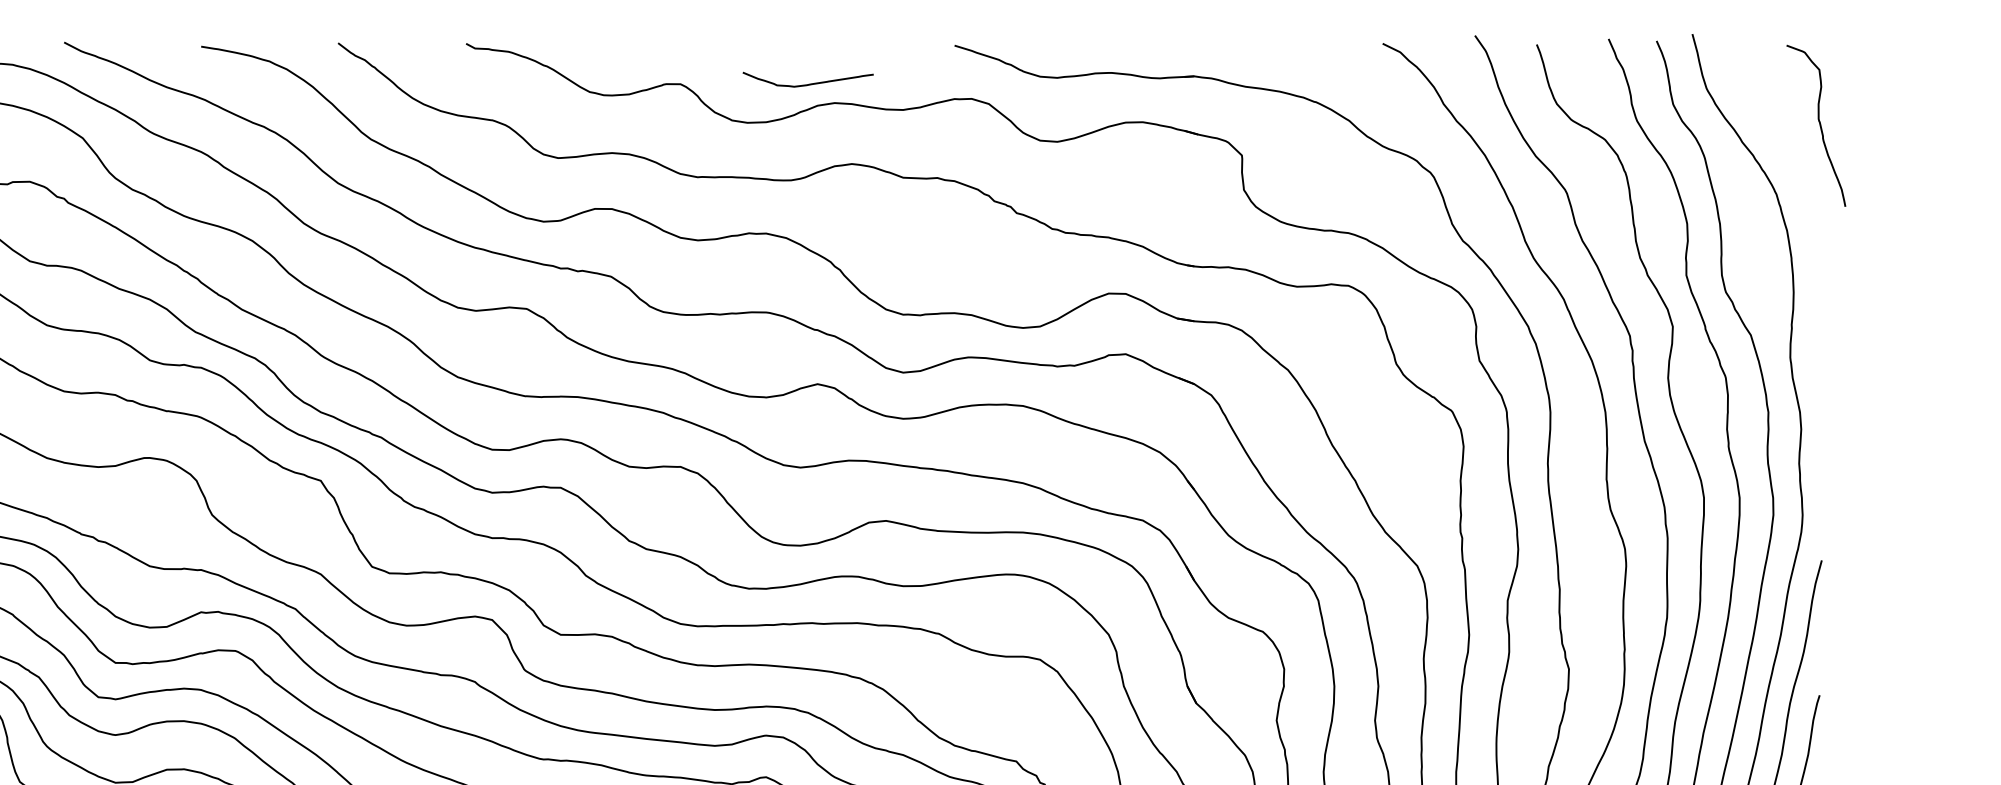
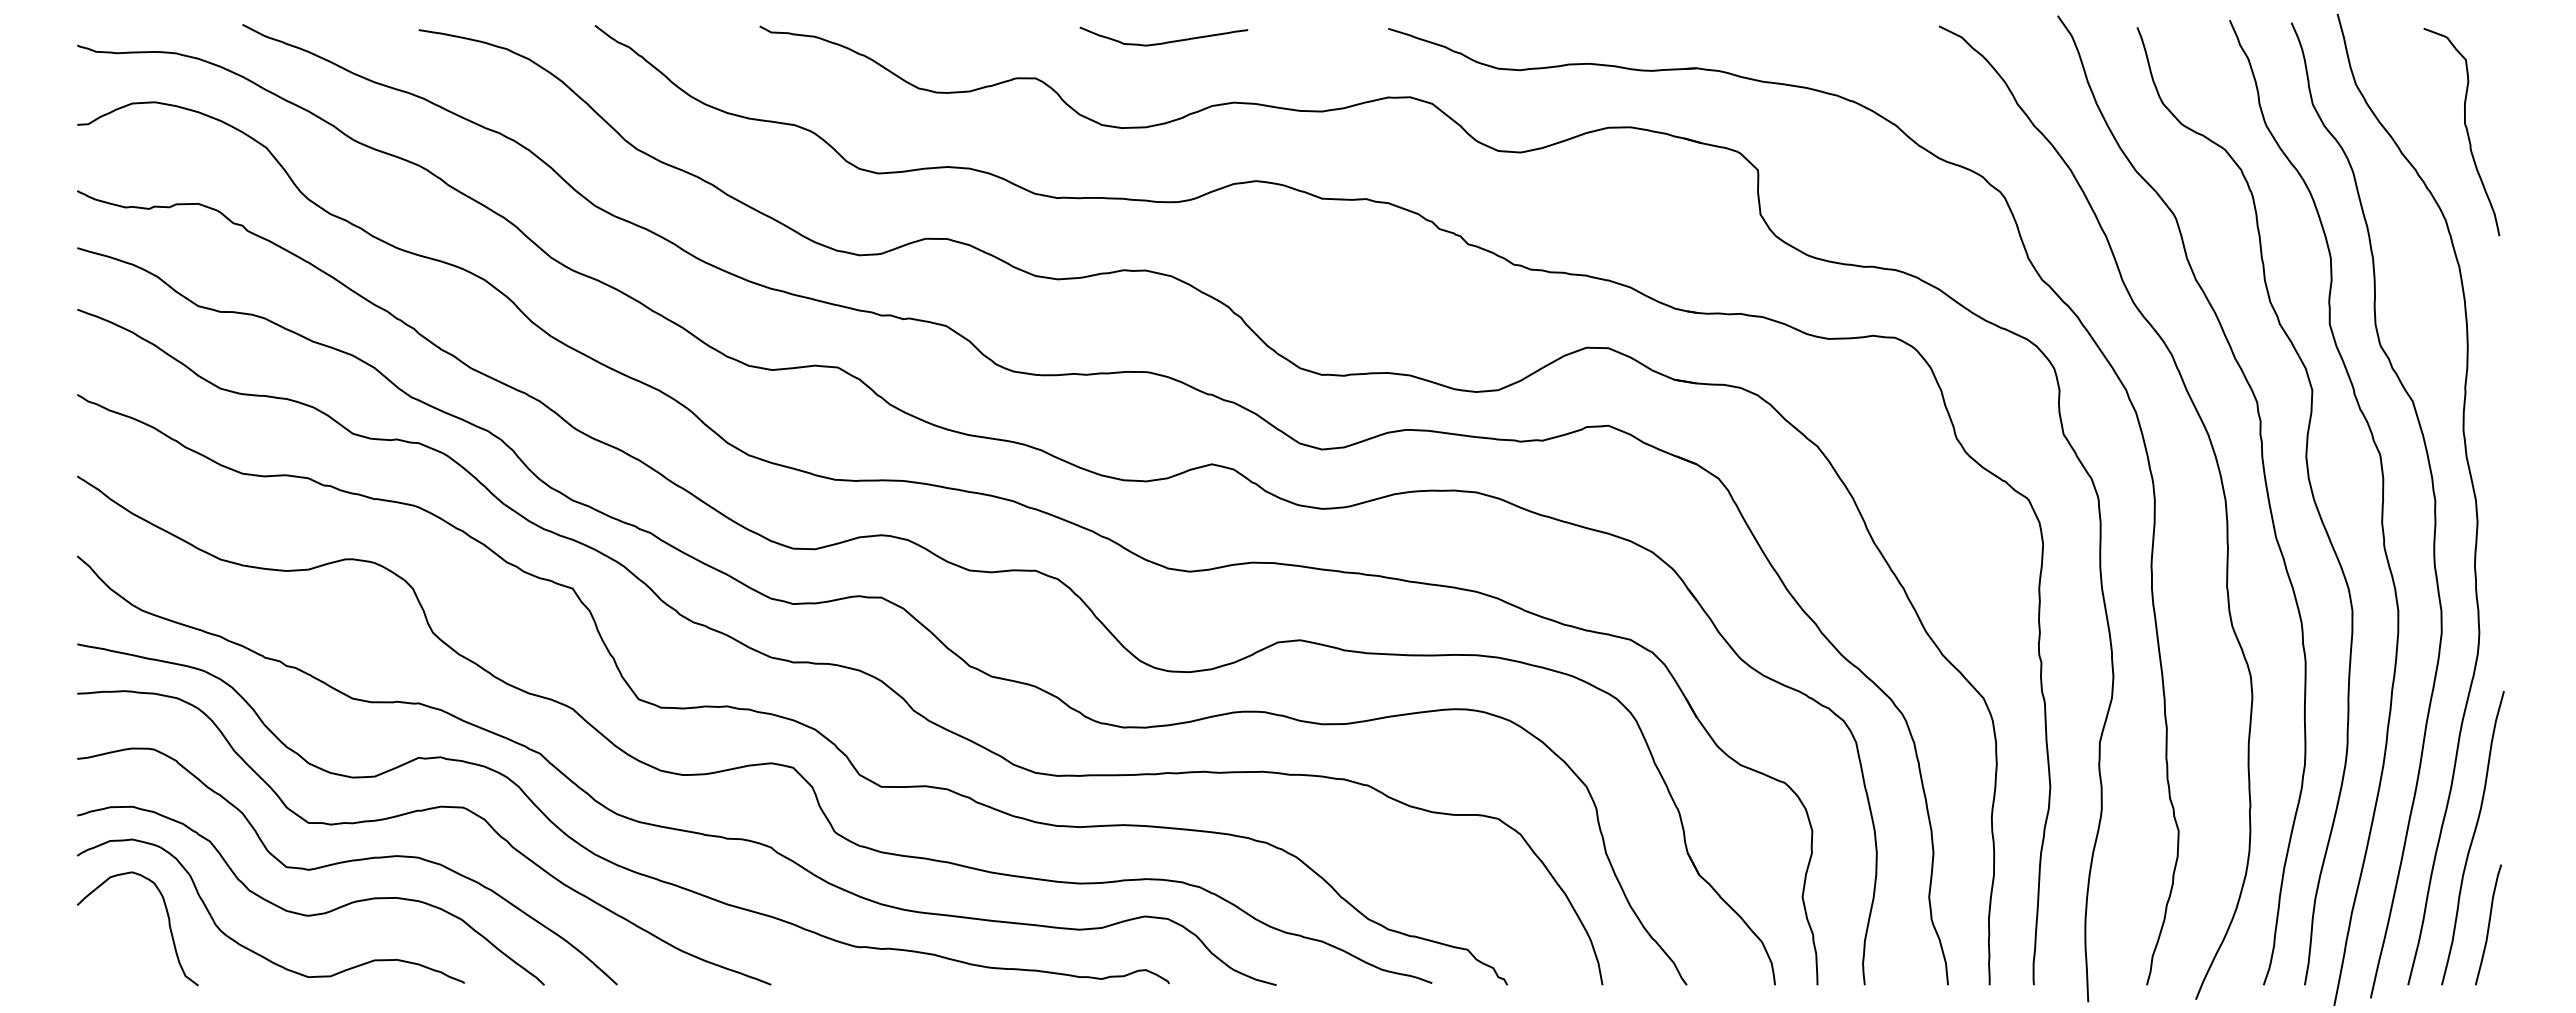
curve: (810, 83) -> (1166, 41), moved
curve: (1819, 126) -> (2466, 132), moved

